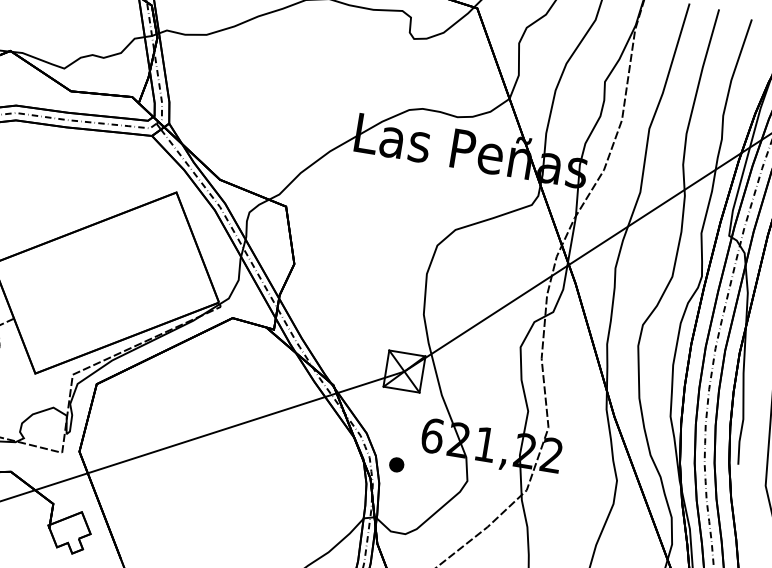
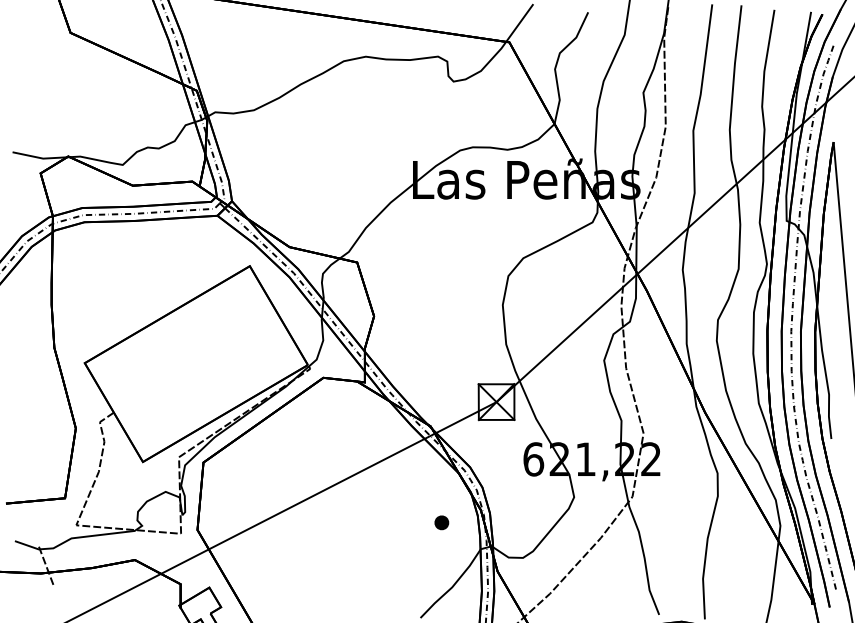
part: (396, 464) -> (441, 522), moved

